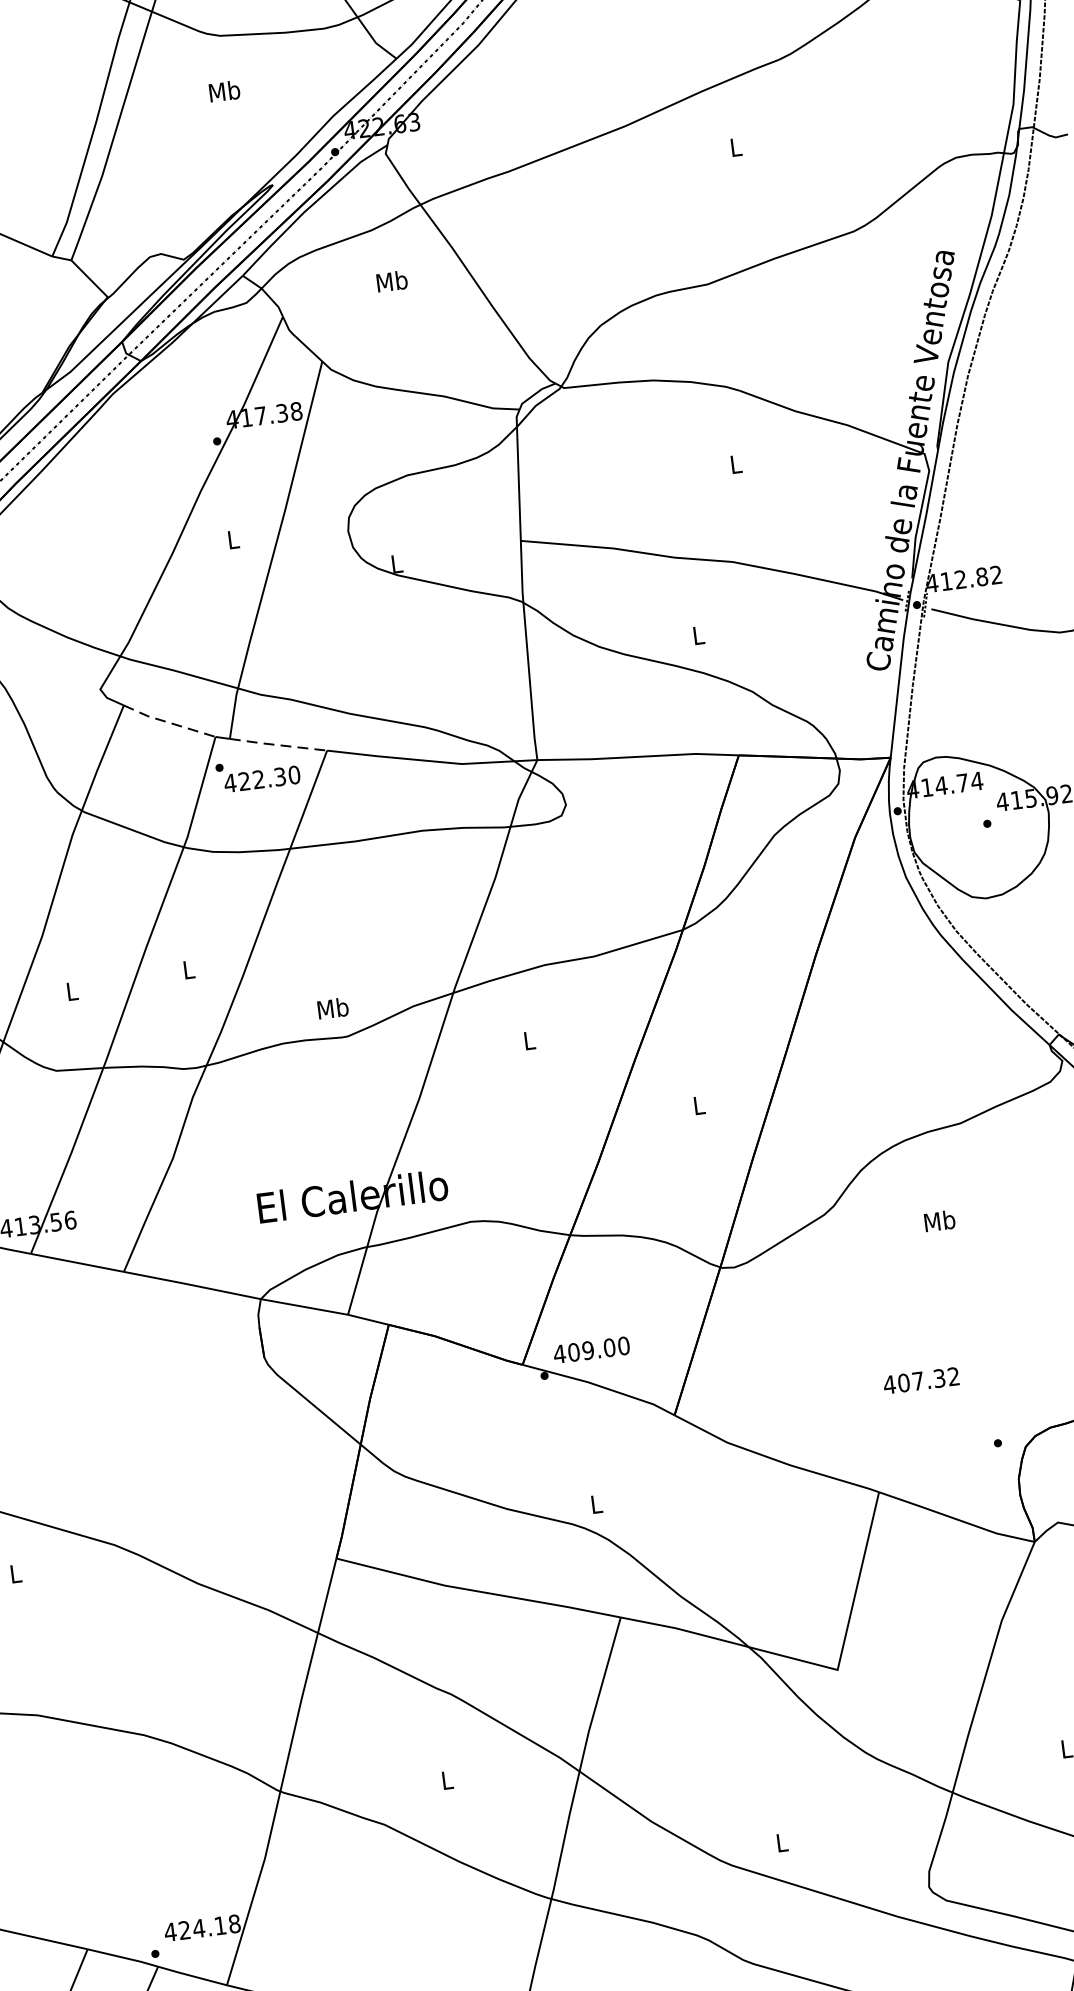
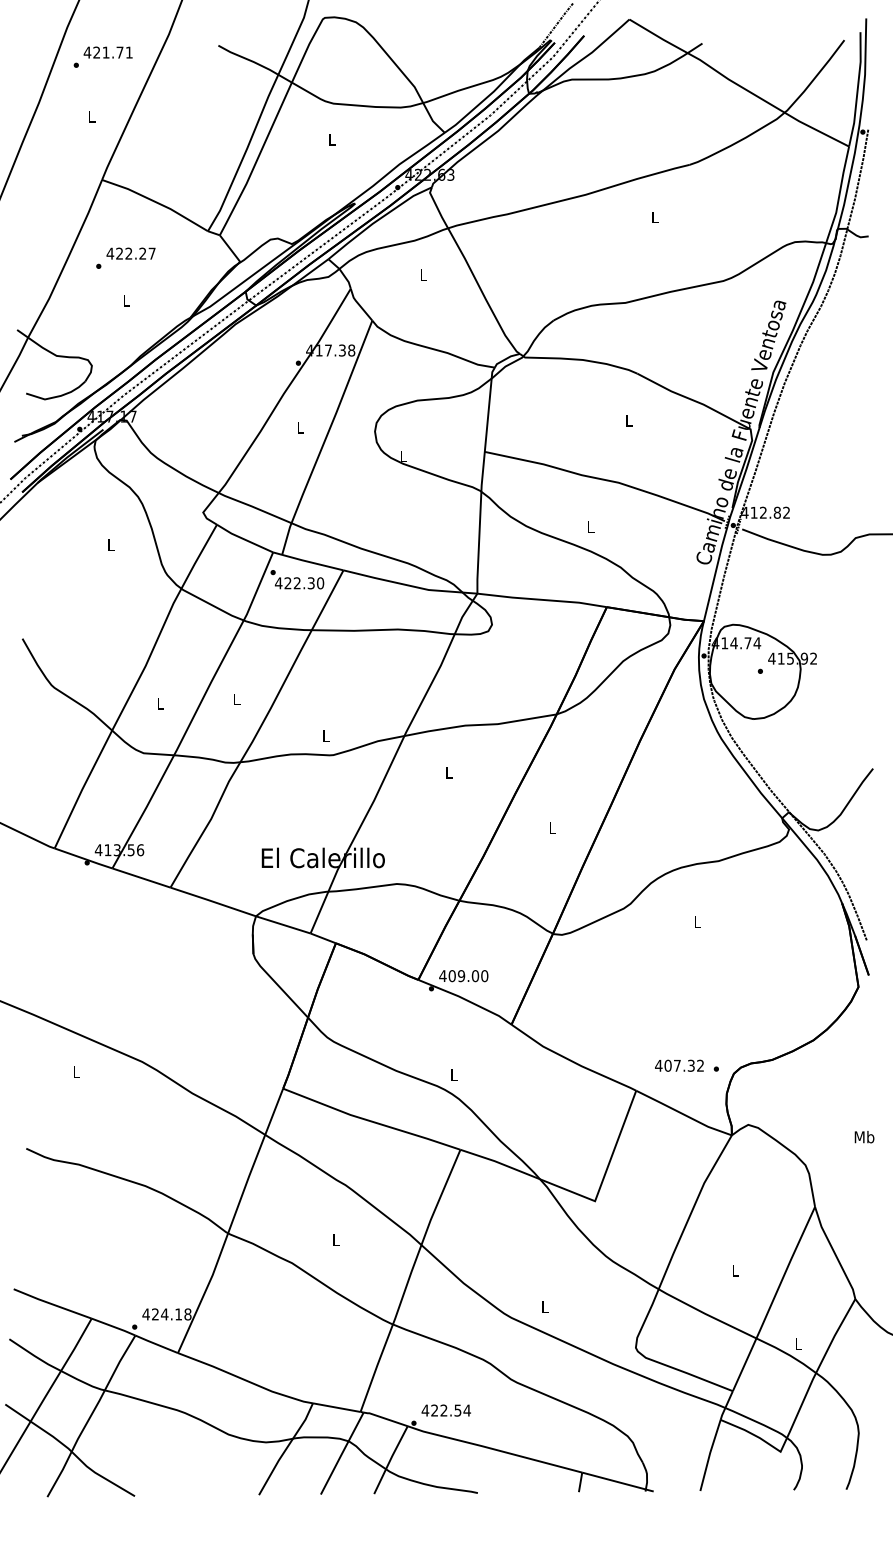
text: (223, 91) -> (331, 139), Mb -> L
text: (391, 280) -> (423, 274), Mb -> L
line: (169, 722) -> (244, 539), dashed -> solid
line: (277, 744) -> (312, 562), dashed -> solid
text: (331, 1007) -> (325, 735), Mb -> L
text: (939, 1220) -> (697, 921), Mb -> L
text: (921, 1380) -> (679, 1065), moved

